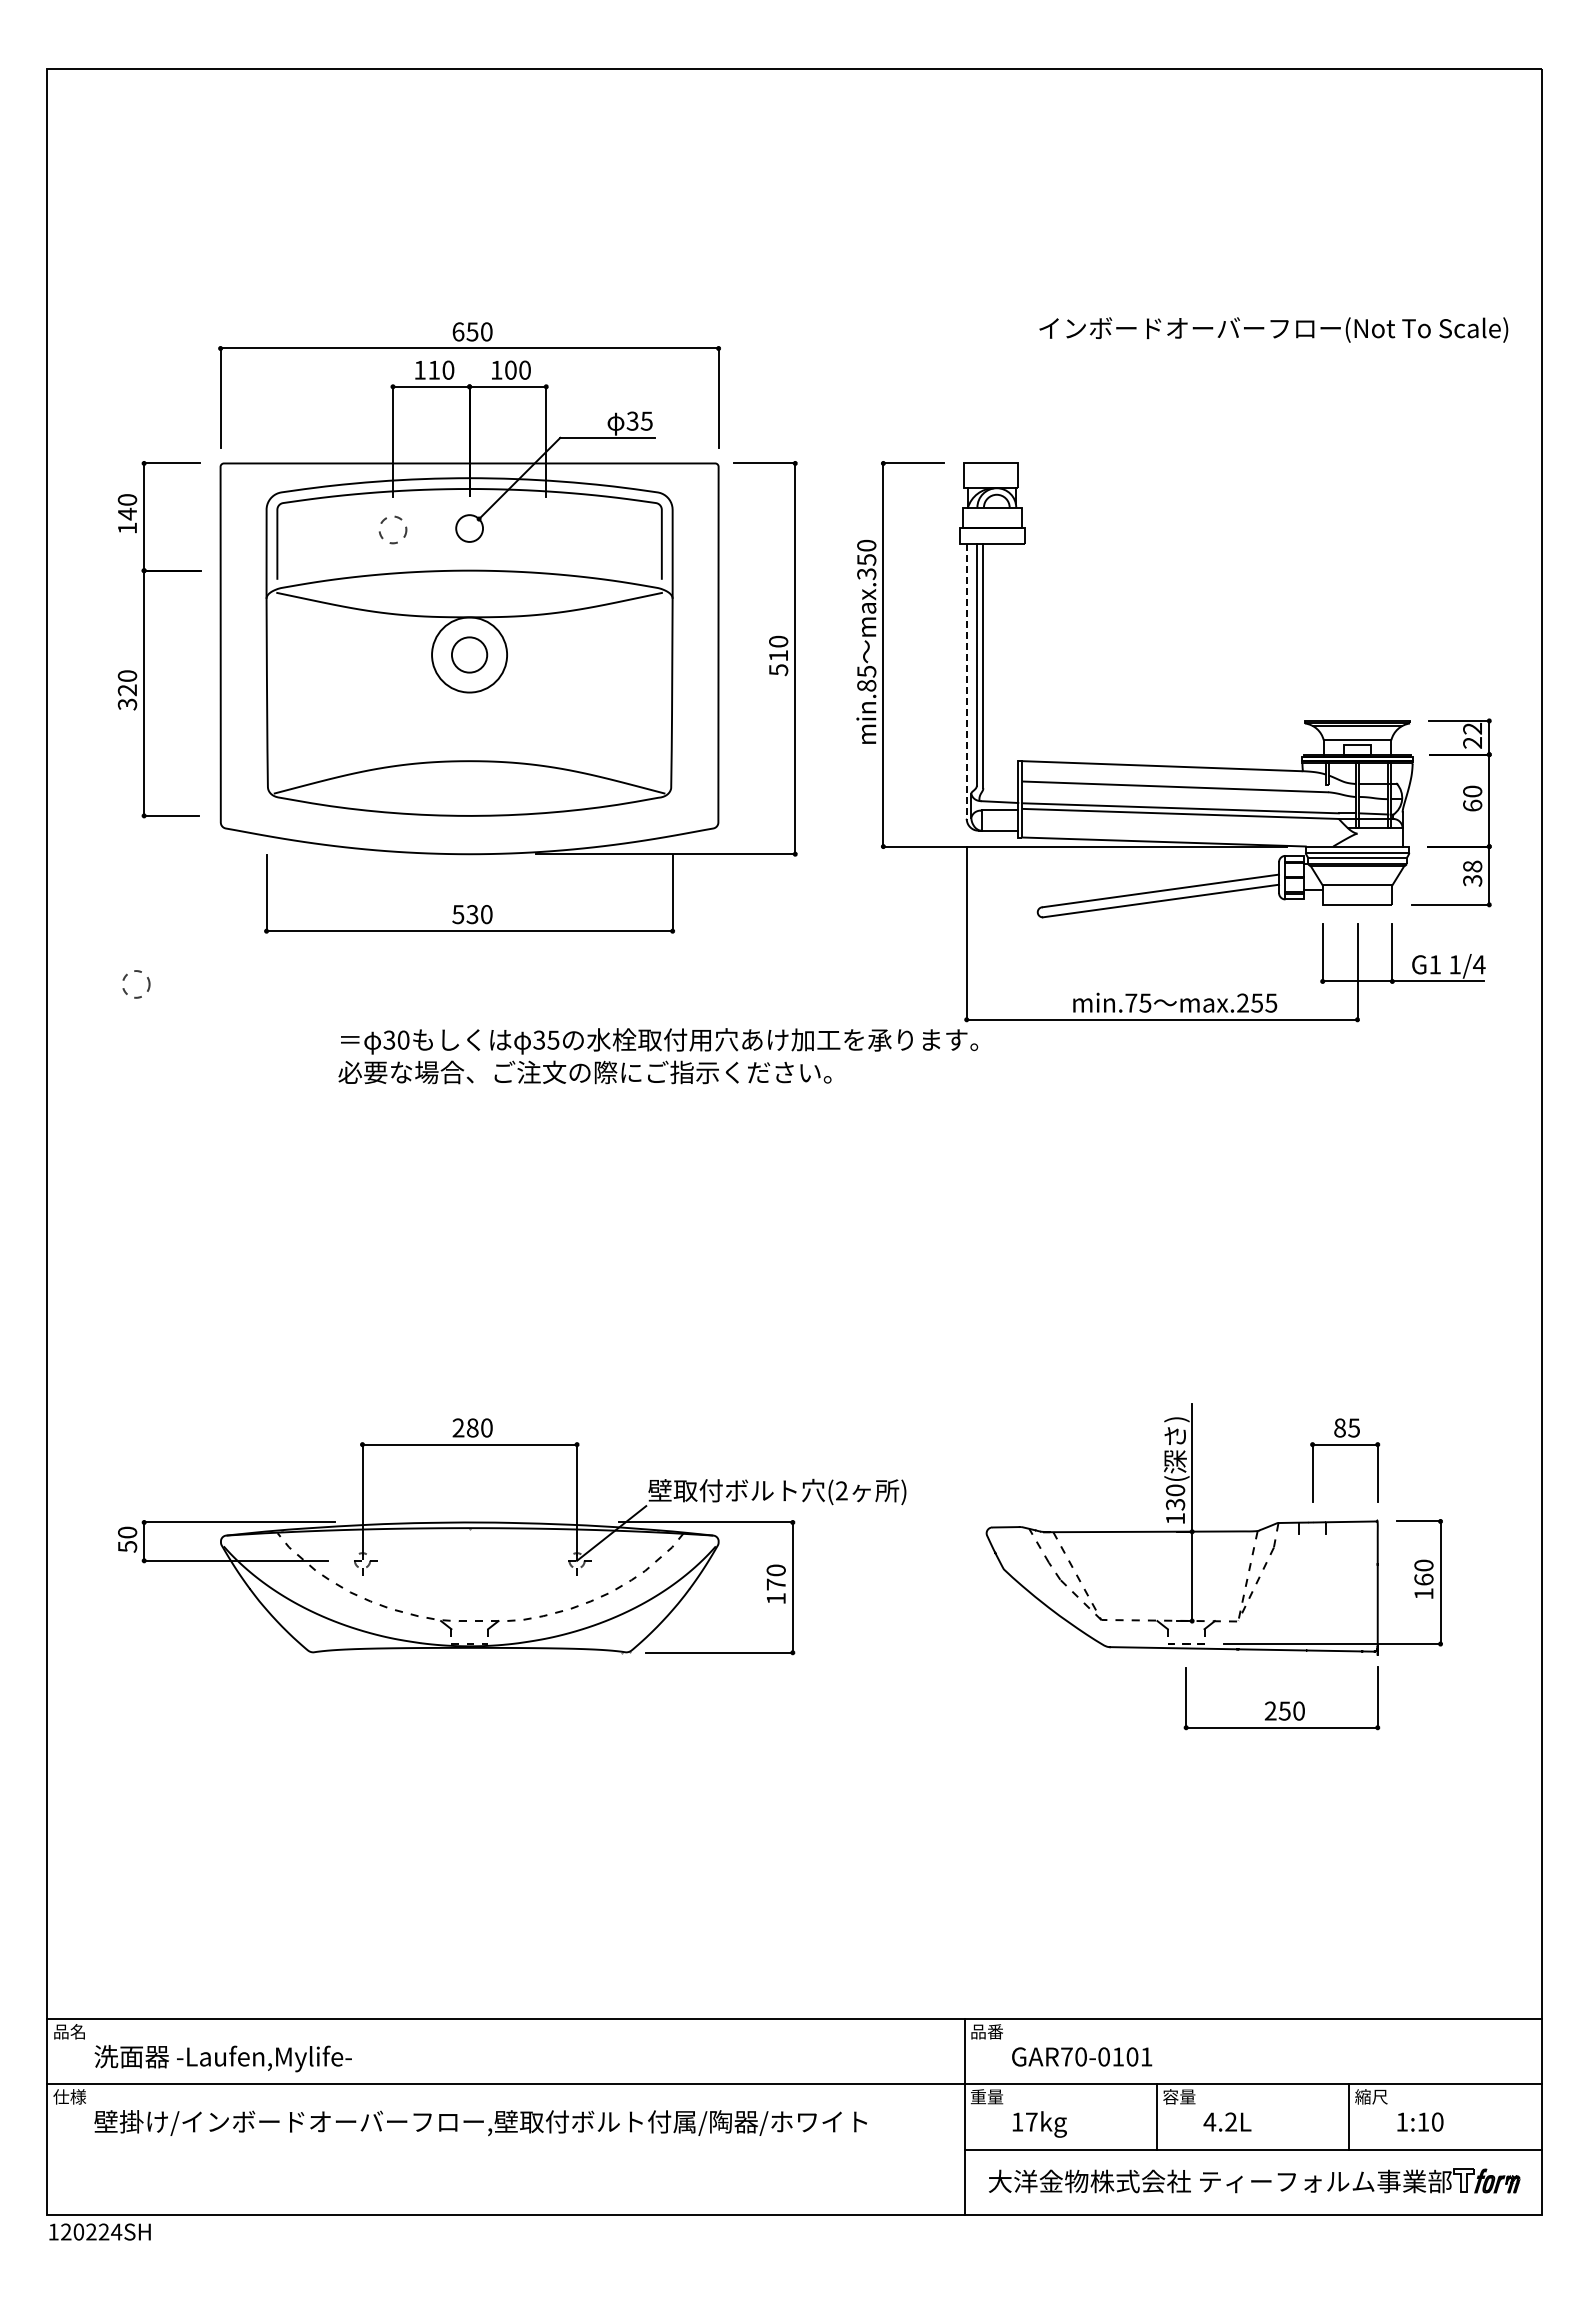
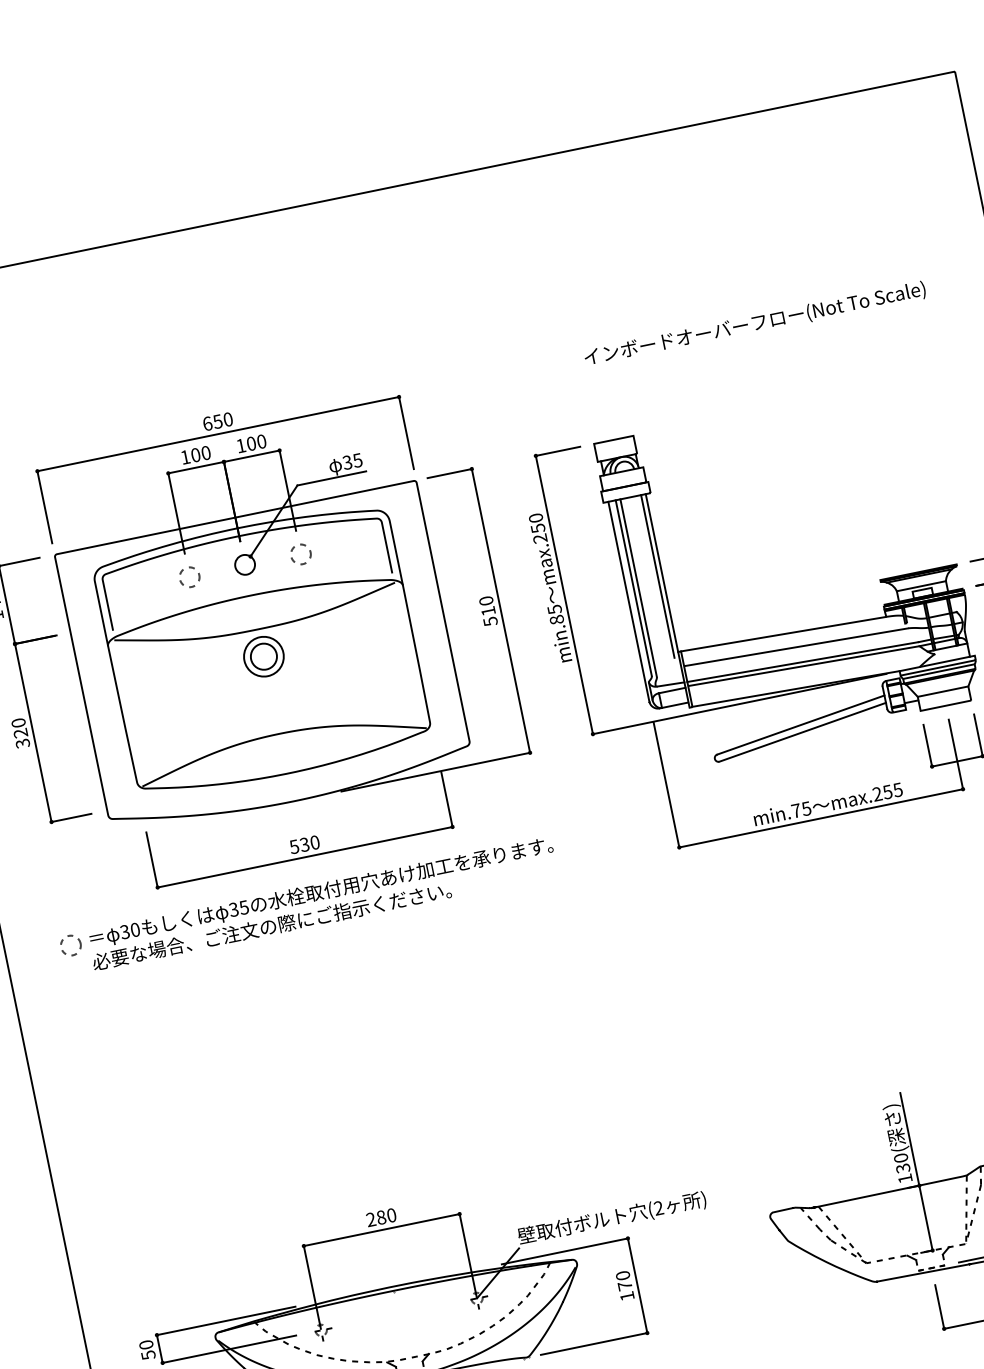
text: (1273, 329) -> (754, 323), moved
text: (434, 369) -> (195, 454), 110 -> 100
circle: (546, 529) -> (301, 554), added
text: (866, 574) -> (540, 539), max.350 -> max.250
line: (1018, 652) -> (662, 573), added
circle: (469, 654) -> (263, 656), size x0.71
line: (1011, 655) -> (657, 576), added
line: (966, 681) -> (628, 601), dashed -> solid
text: (658, 1056) -> (322, 903), moved

